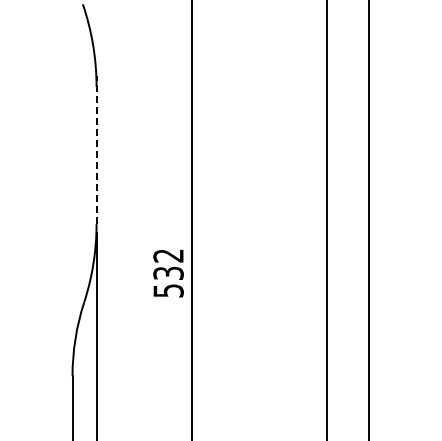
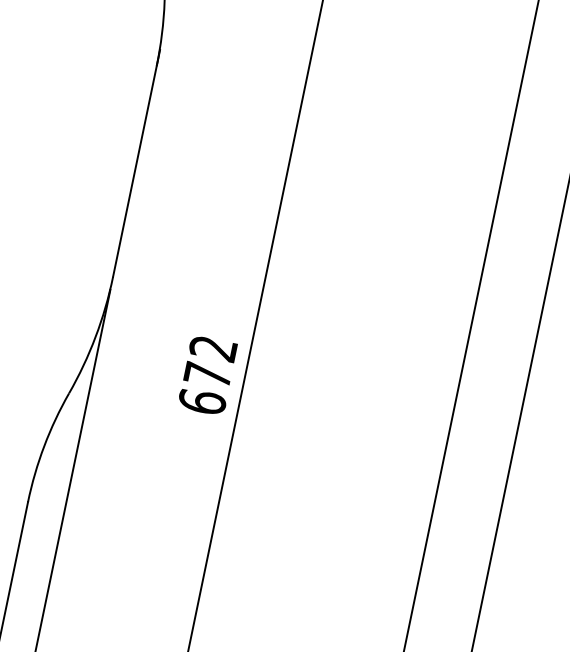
line: (96, 150) -> (136, 163), dashed -> solid
text: (168, 281) -> (205, 387), 532 -> 672

